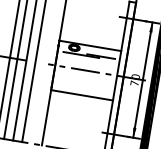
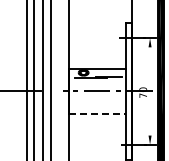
line: (143, 80) -> (150, 91), removed
line: (81, 95) -> (97, 114), solid -> dashed

